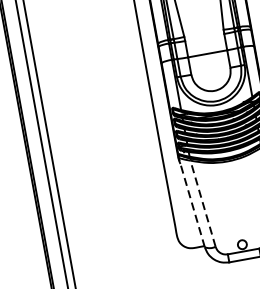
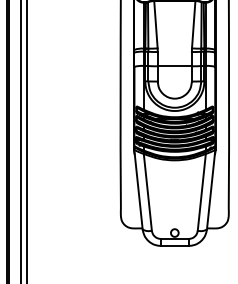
line: (191, 202) -> (138, 189), dashed -> solid
line: (202, 203) -> (147, 192), dashed -> solid

